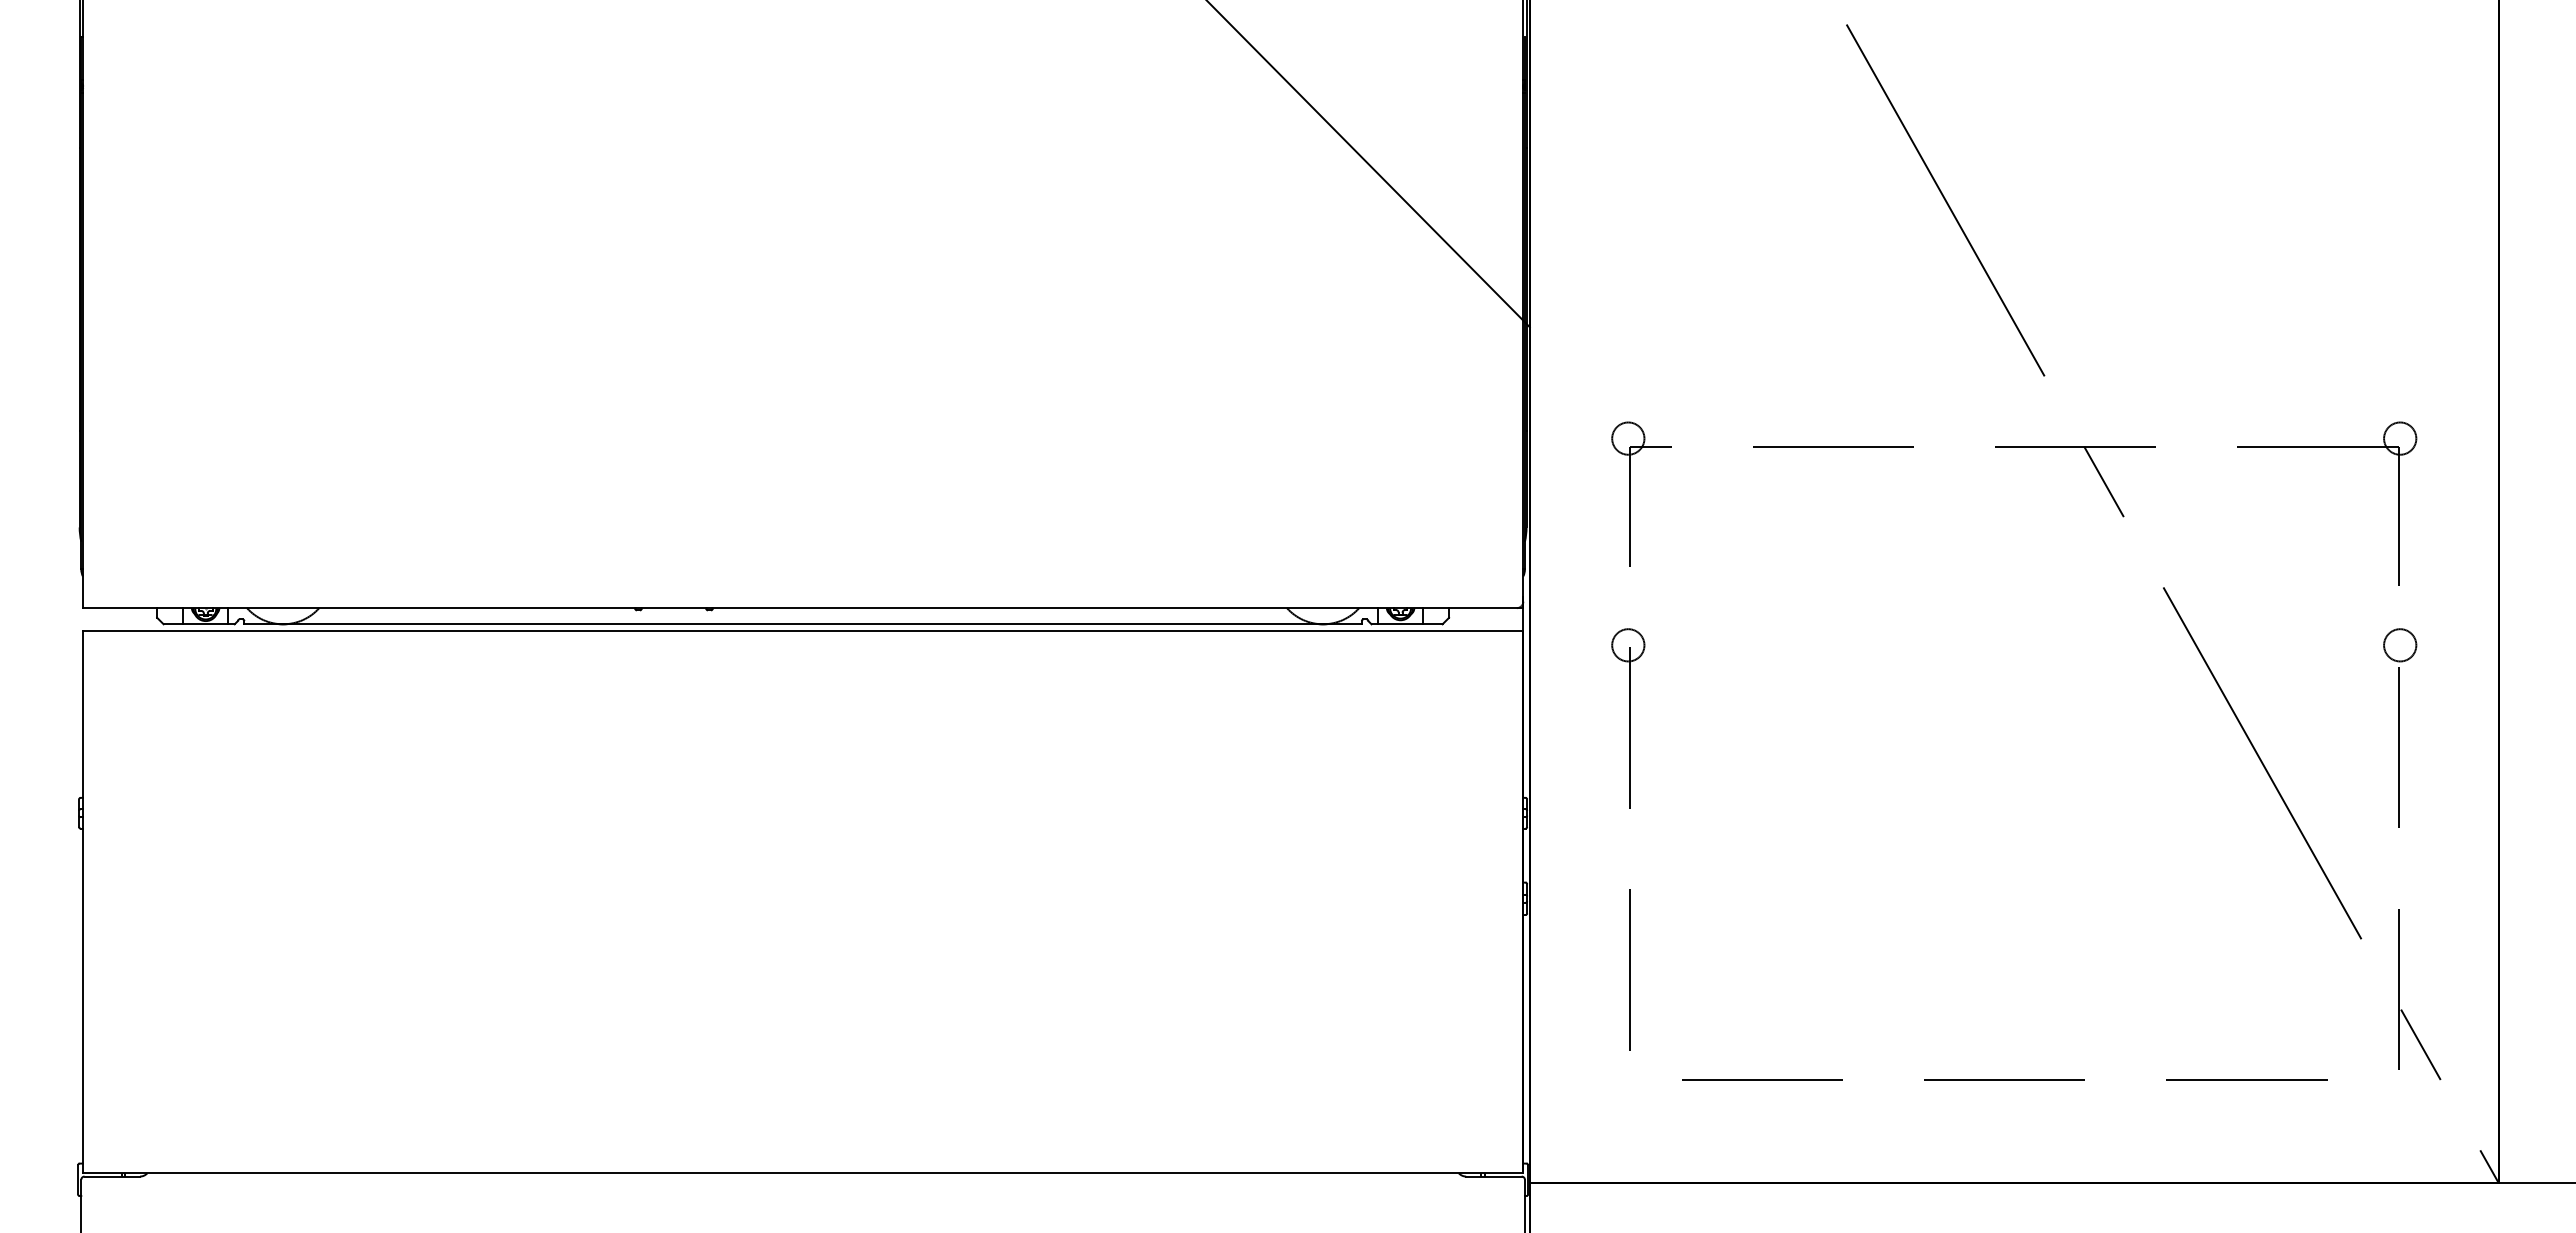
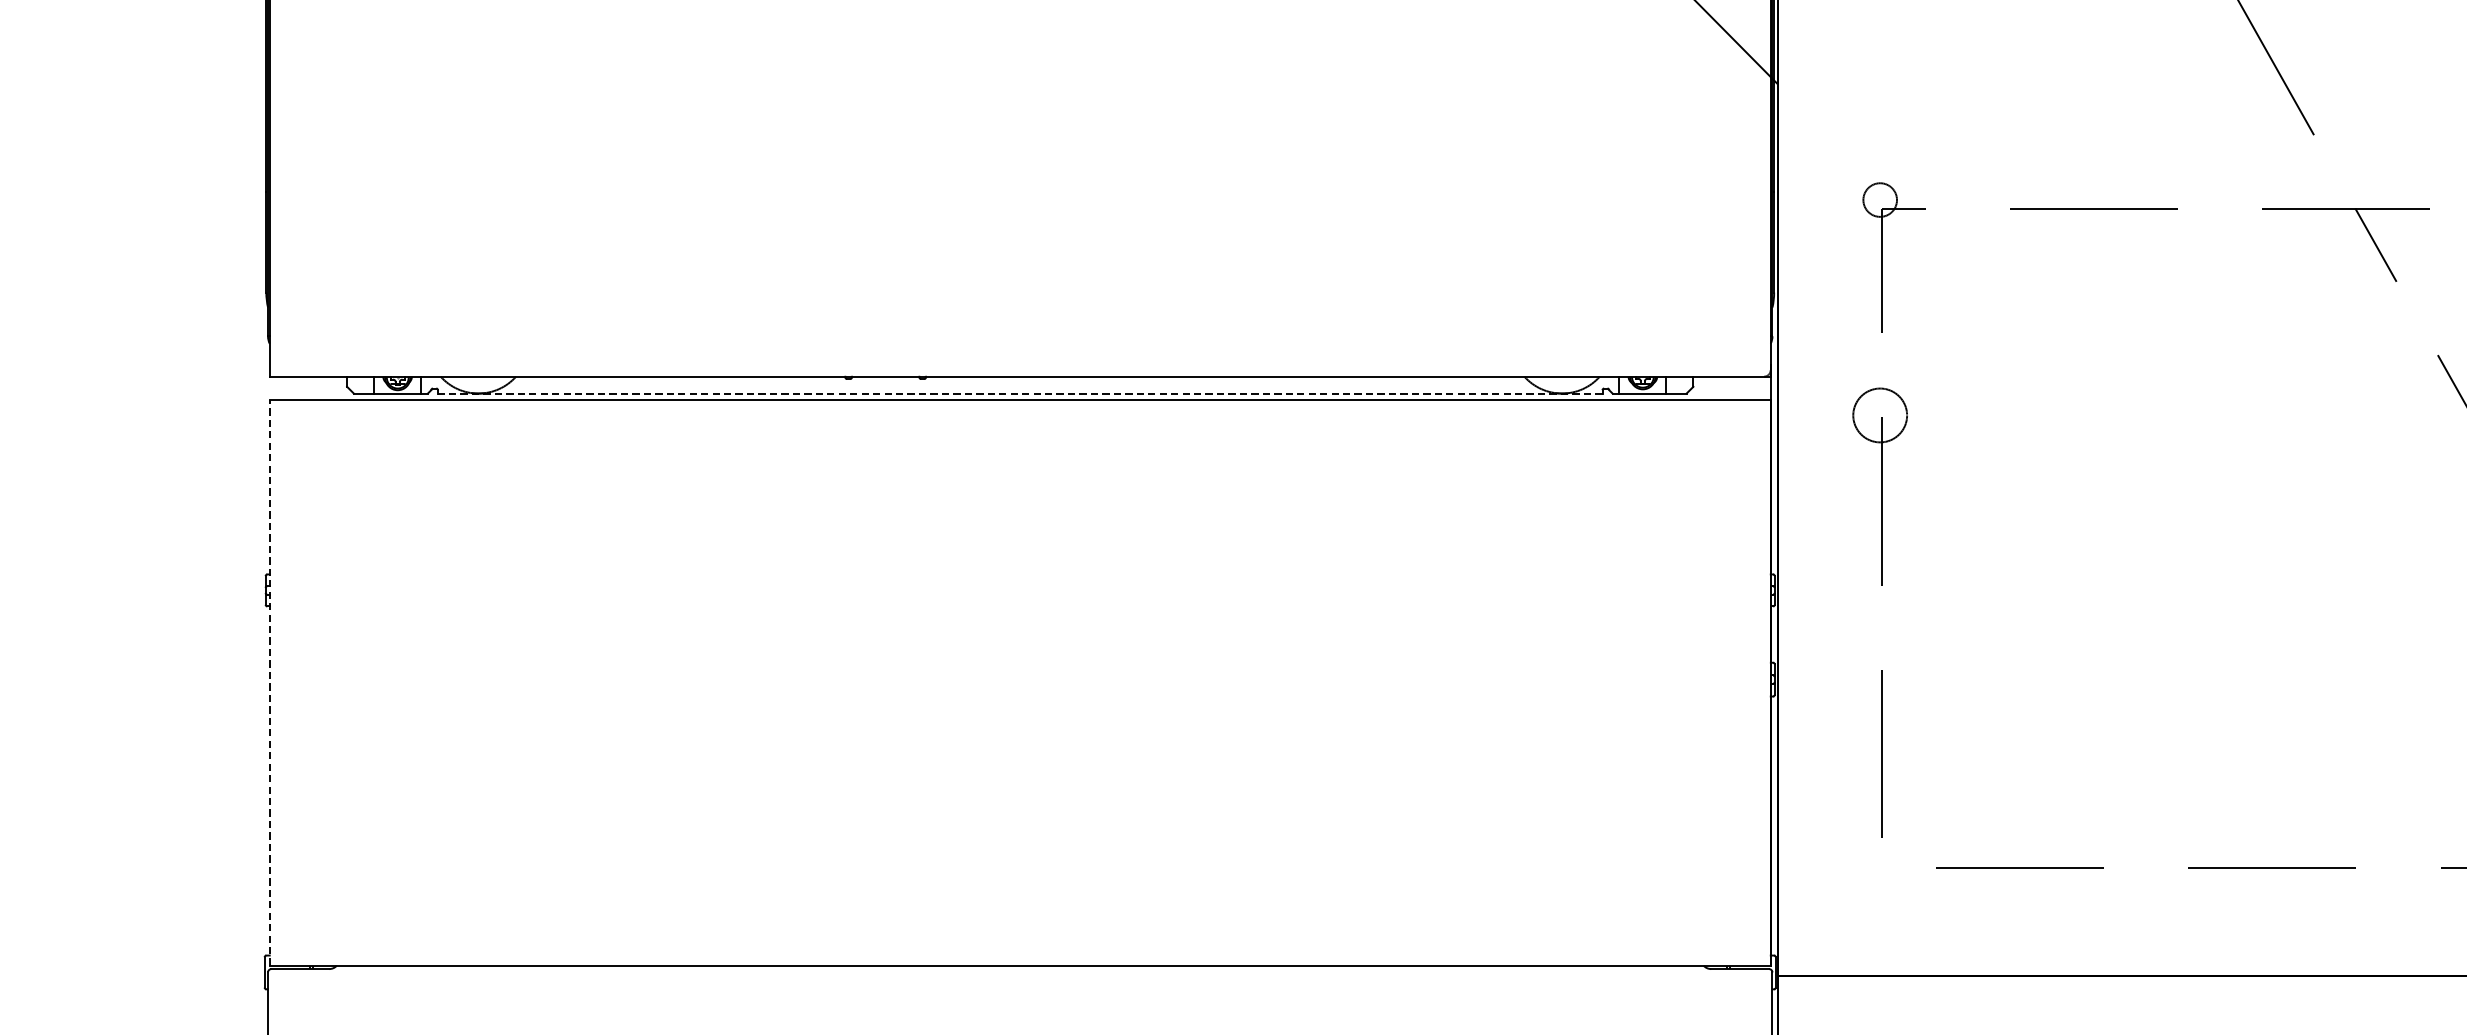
line: (803, 624) -> (1020, 393), solid -> dashed
circle: (1628, 645) -> (1880, 415), size x1.6
line: (82, 901) -> (269, 682), solid -> dashed

